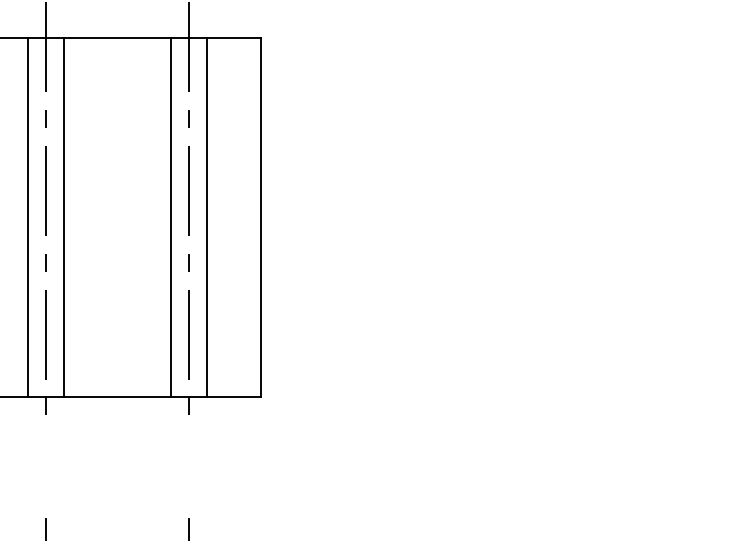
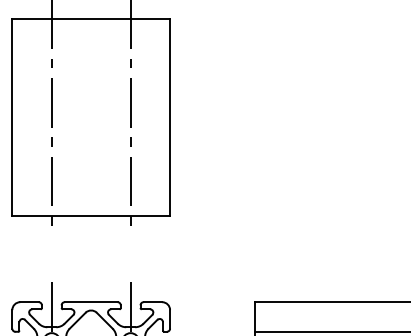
line: (26, 217) -> (41, 117), removed
line: (63, 217) -> (61, 117), removed
line: (170, 217) -> (120, 117), removed
line: (207, 217) -> (140, 117), removed

